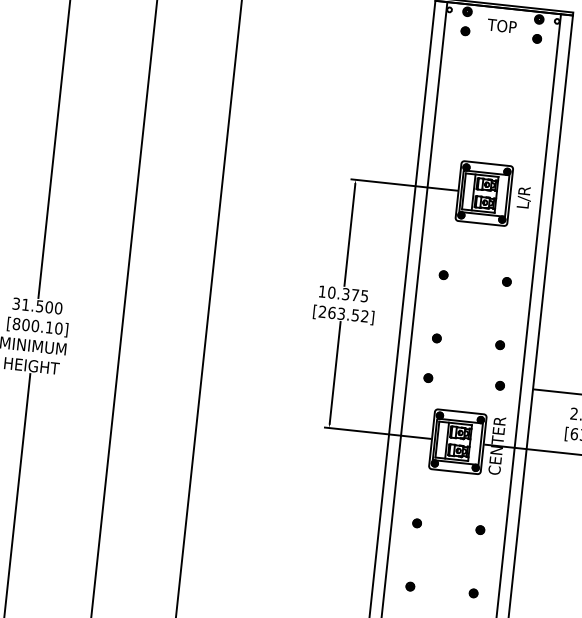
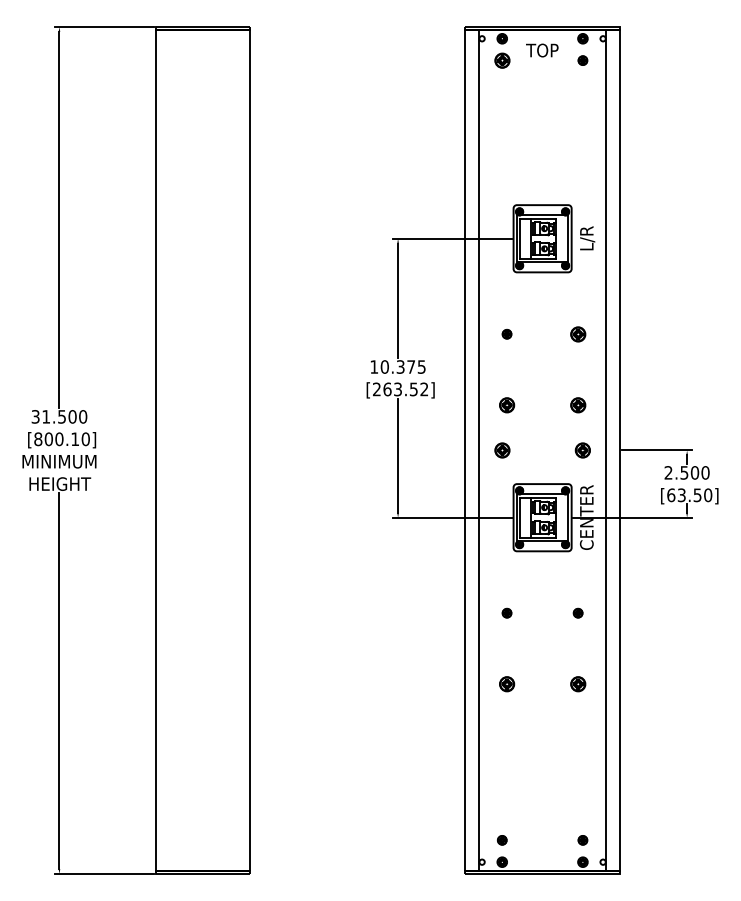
part: (464, 31) -> (501, 60), size x1.6
part: (506, 281) -> (577, 333), size x1.6
part: (436, 338) -> (506, 405), size x1.6
part: (499, 345) -> (577, 405), size x1.6
part: (427, 378) -> (501, 450), size x1.6
part: (499, 385) -> (582, 450), size x1.6
part: (409, 586) -> (506, 684), size x1.6
part: (473, 593) -> (577, 684), size x1.6

